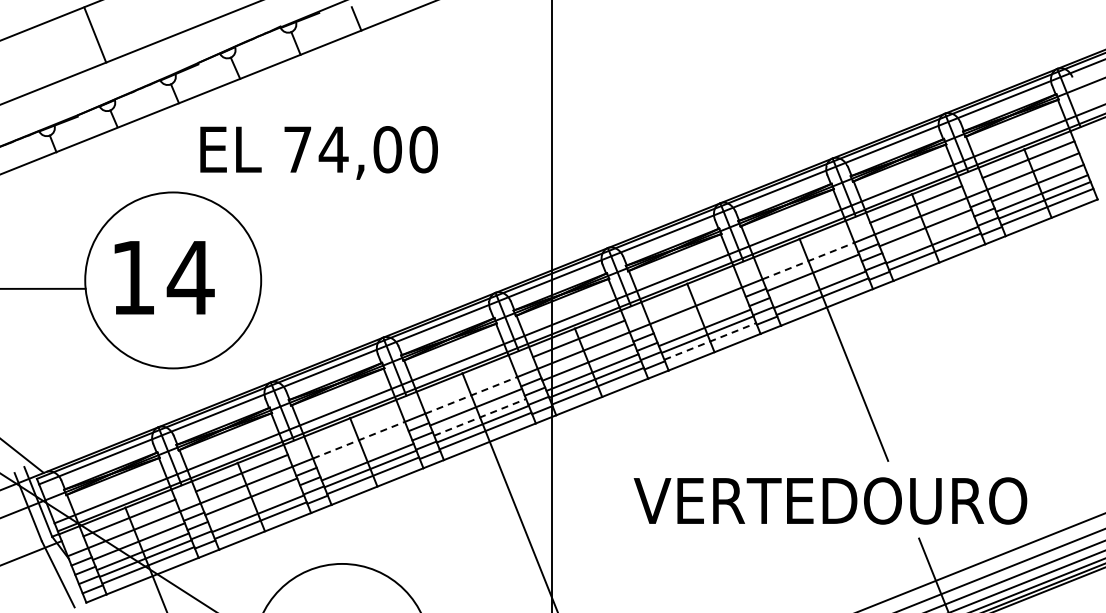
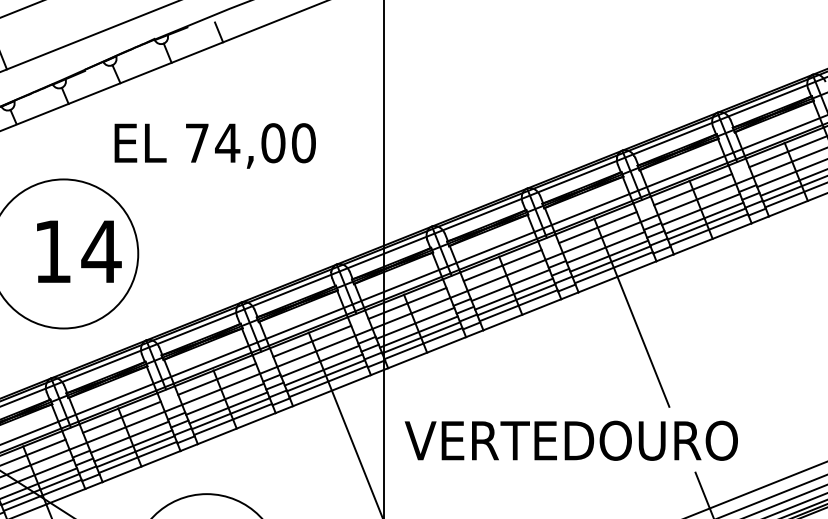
text: (318, 152) -> (214, 145), moved
line: (929, 237) -> (704, 217), added
line: (803, 248) -> (597, 226), added
line: (808, 260) -> (601, 237), dashed -> solid
text: (164, 277) -> (79, 251), moved
line: (817, 282) -> (609, 255), added
line: (691, 293) -> (502, 265), added
line: (700, 317) -> (510, 285), added
line: (710, 341) -> (518, 305), dashed -> solid
line: (466, 383) -> (312, 341), added
line: (471, 395) -> (316, 351), dashed -> solid
line: (480, 417) -> (324, 370), dashed -> solid
line: (354, 428) -> (217, 379), added
line: (359, 440) -> (221, 389), dashed -> solid
line: (363, 451) -> (224, 398), added
text: (830, 500) -> (571, 440), moved
line: (255, 506) -> (133, 445), added

